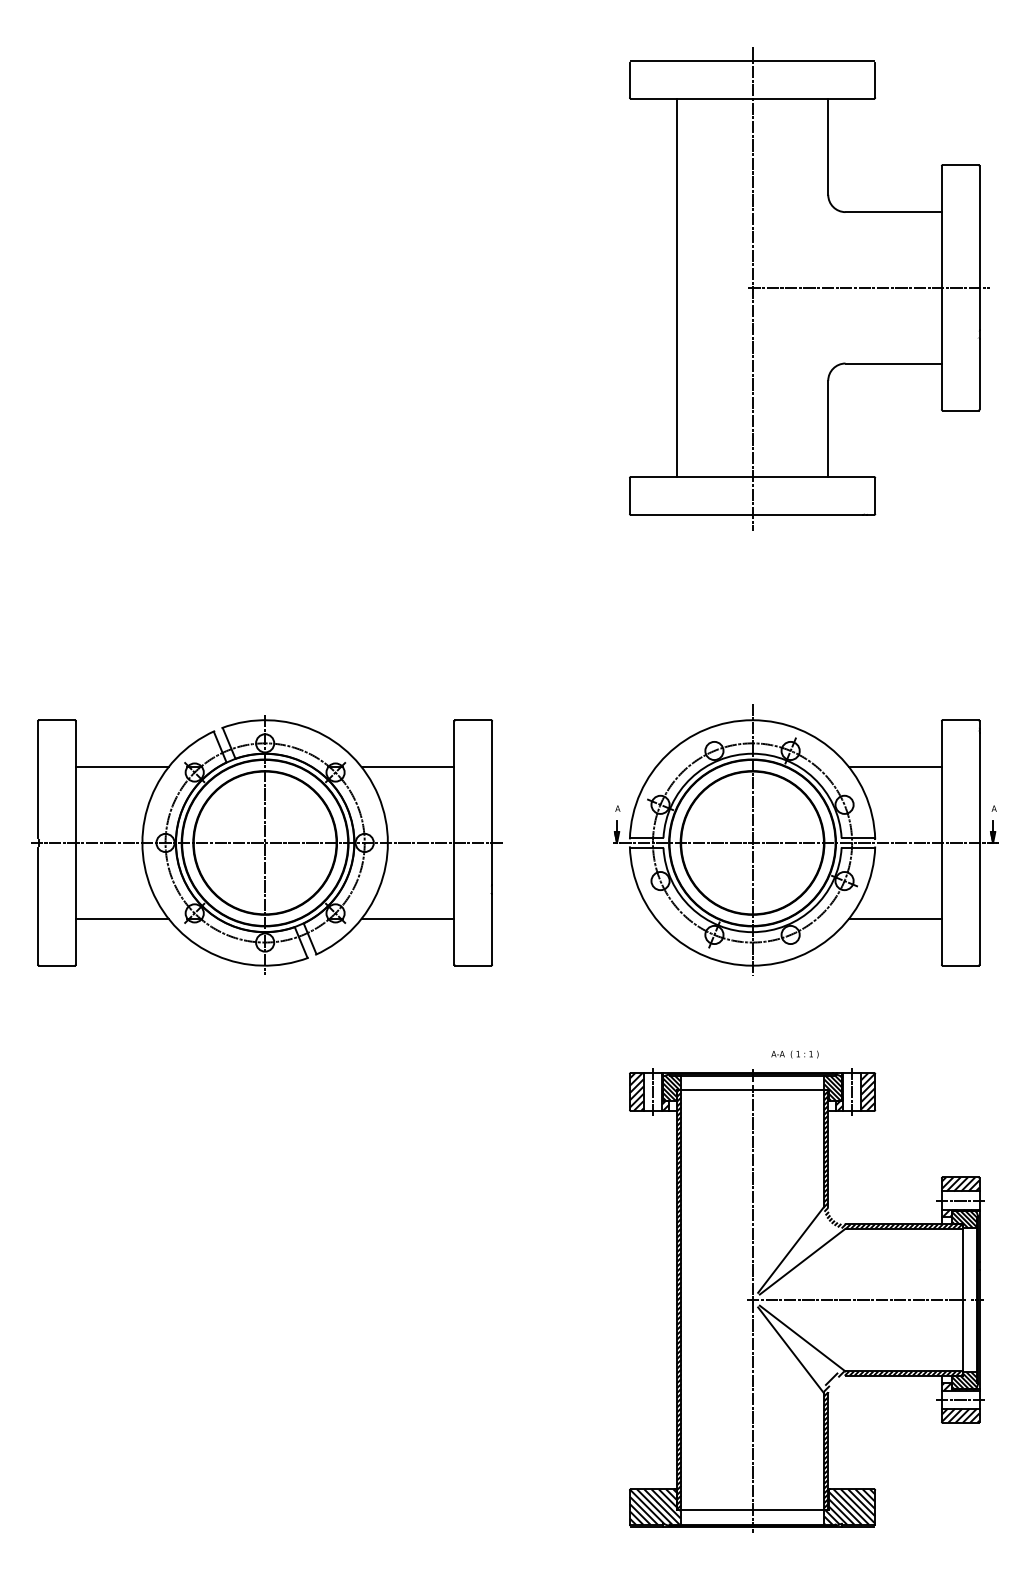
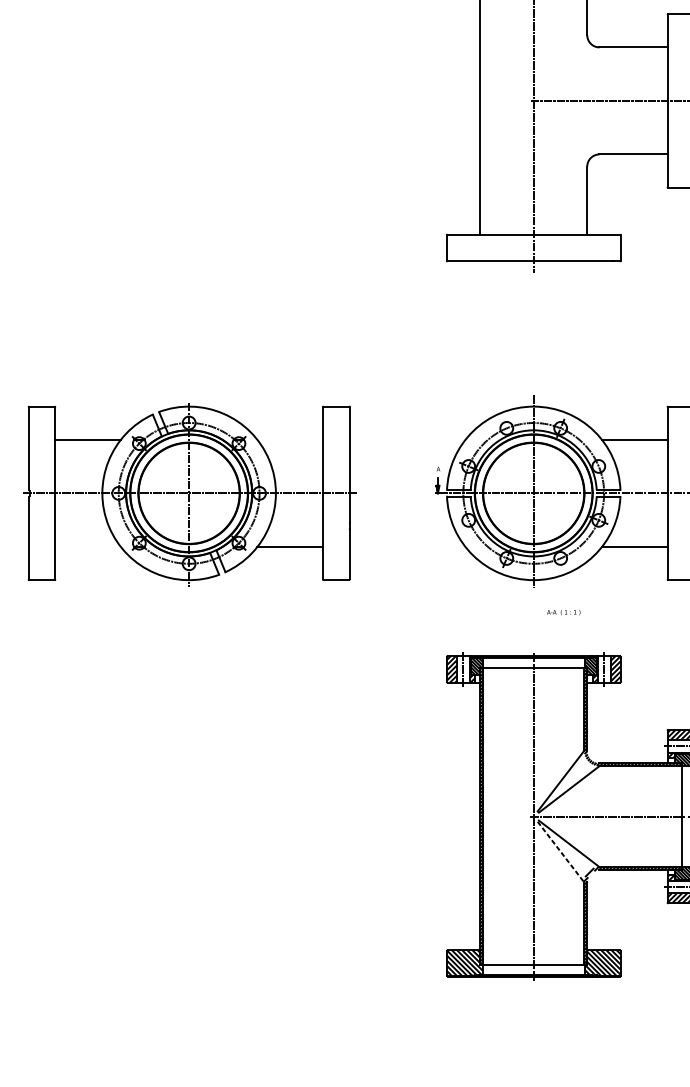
line: (407, 767) -> (289, 440), removed
line: (121, 918) -> (87, 546), removed
text: (794, 1054) -> (563, 612), moved
line: (790, 1350) -> (560, 852), solid -> dashed

